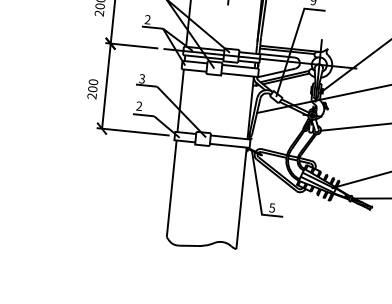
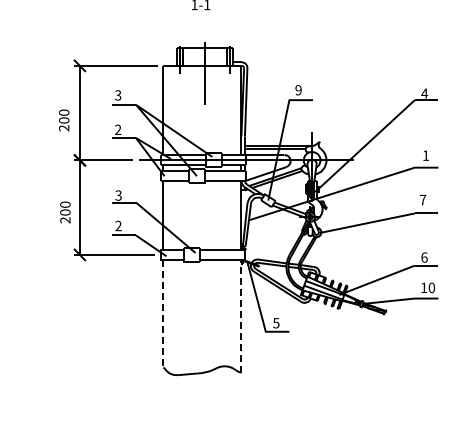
line: (171, 188) -> (163, 313), solid -> dashed
line: (241, 197) -> (241, 315), solid -> dashed

